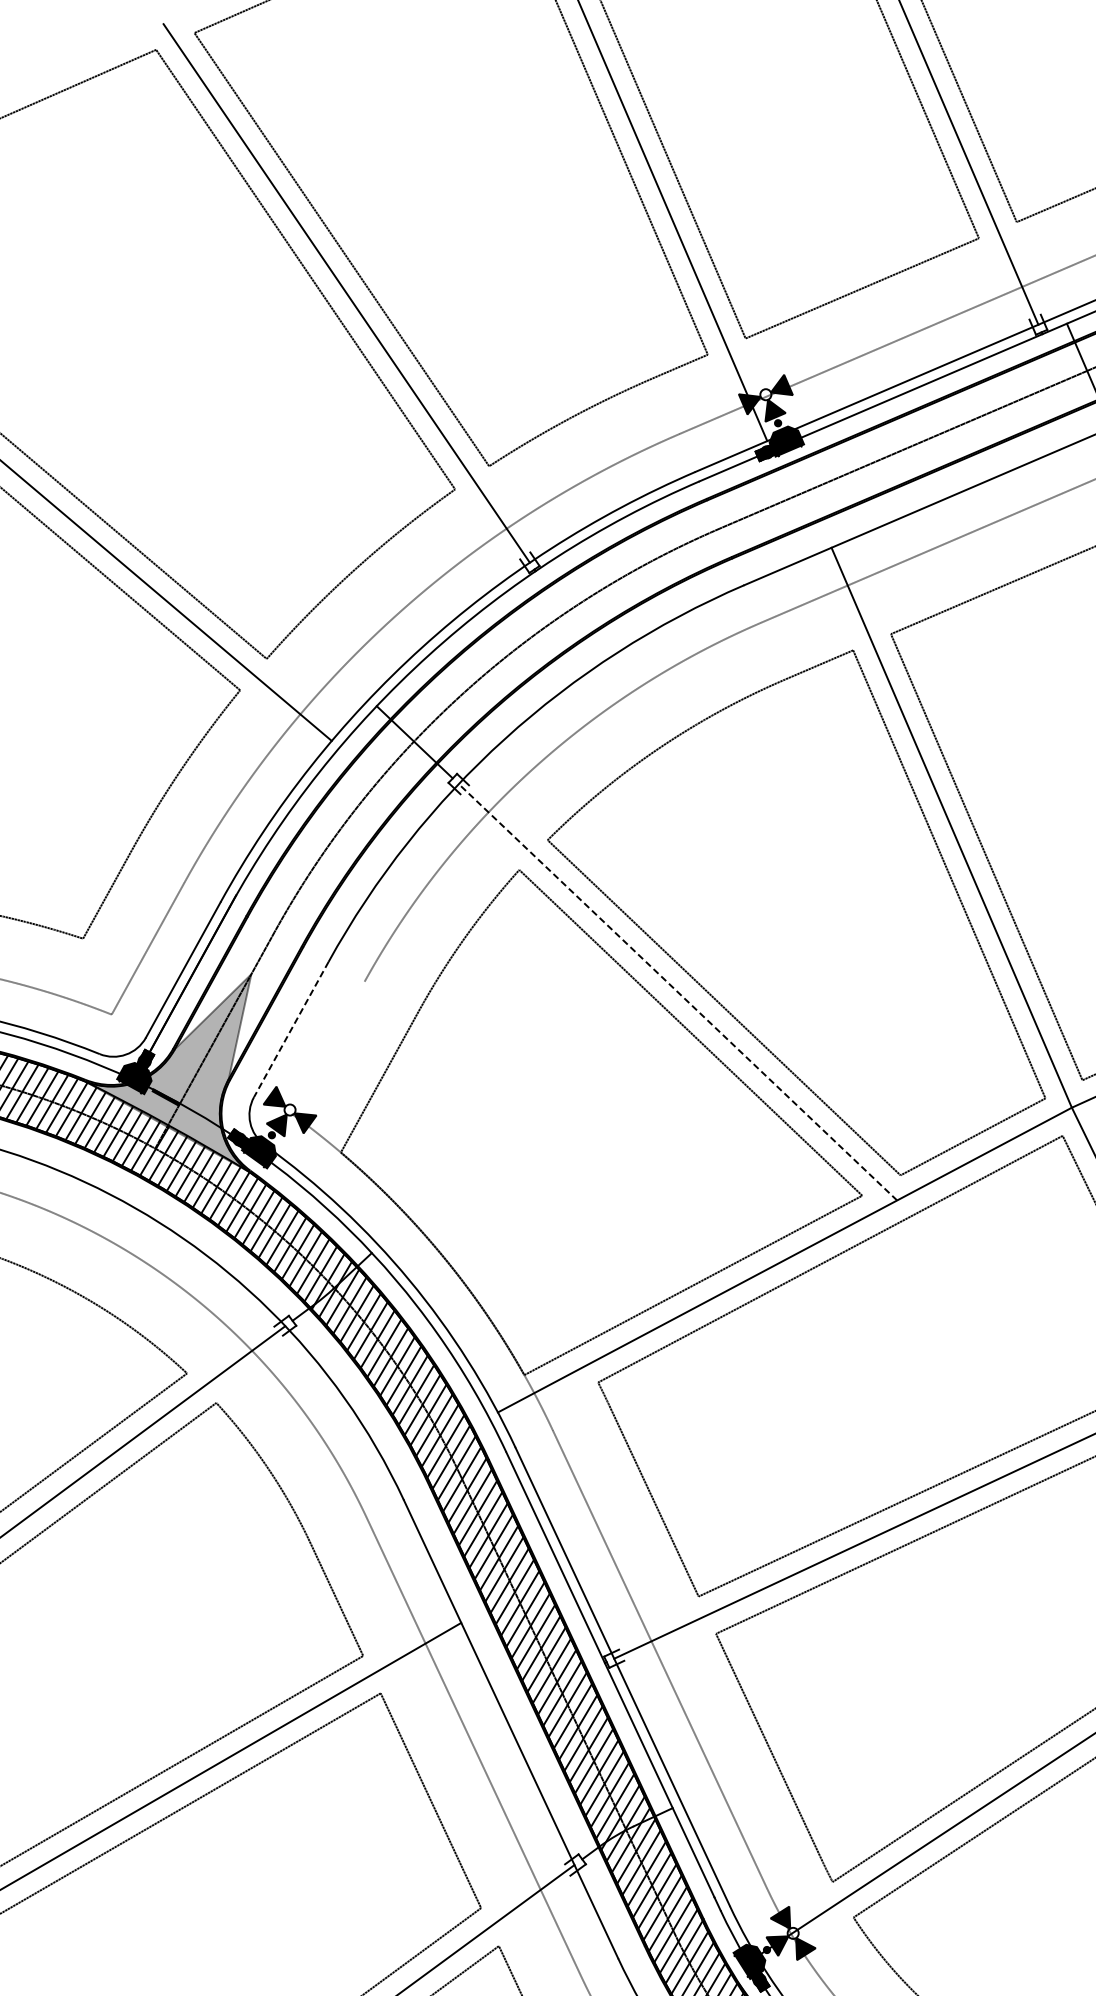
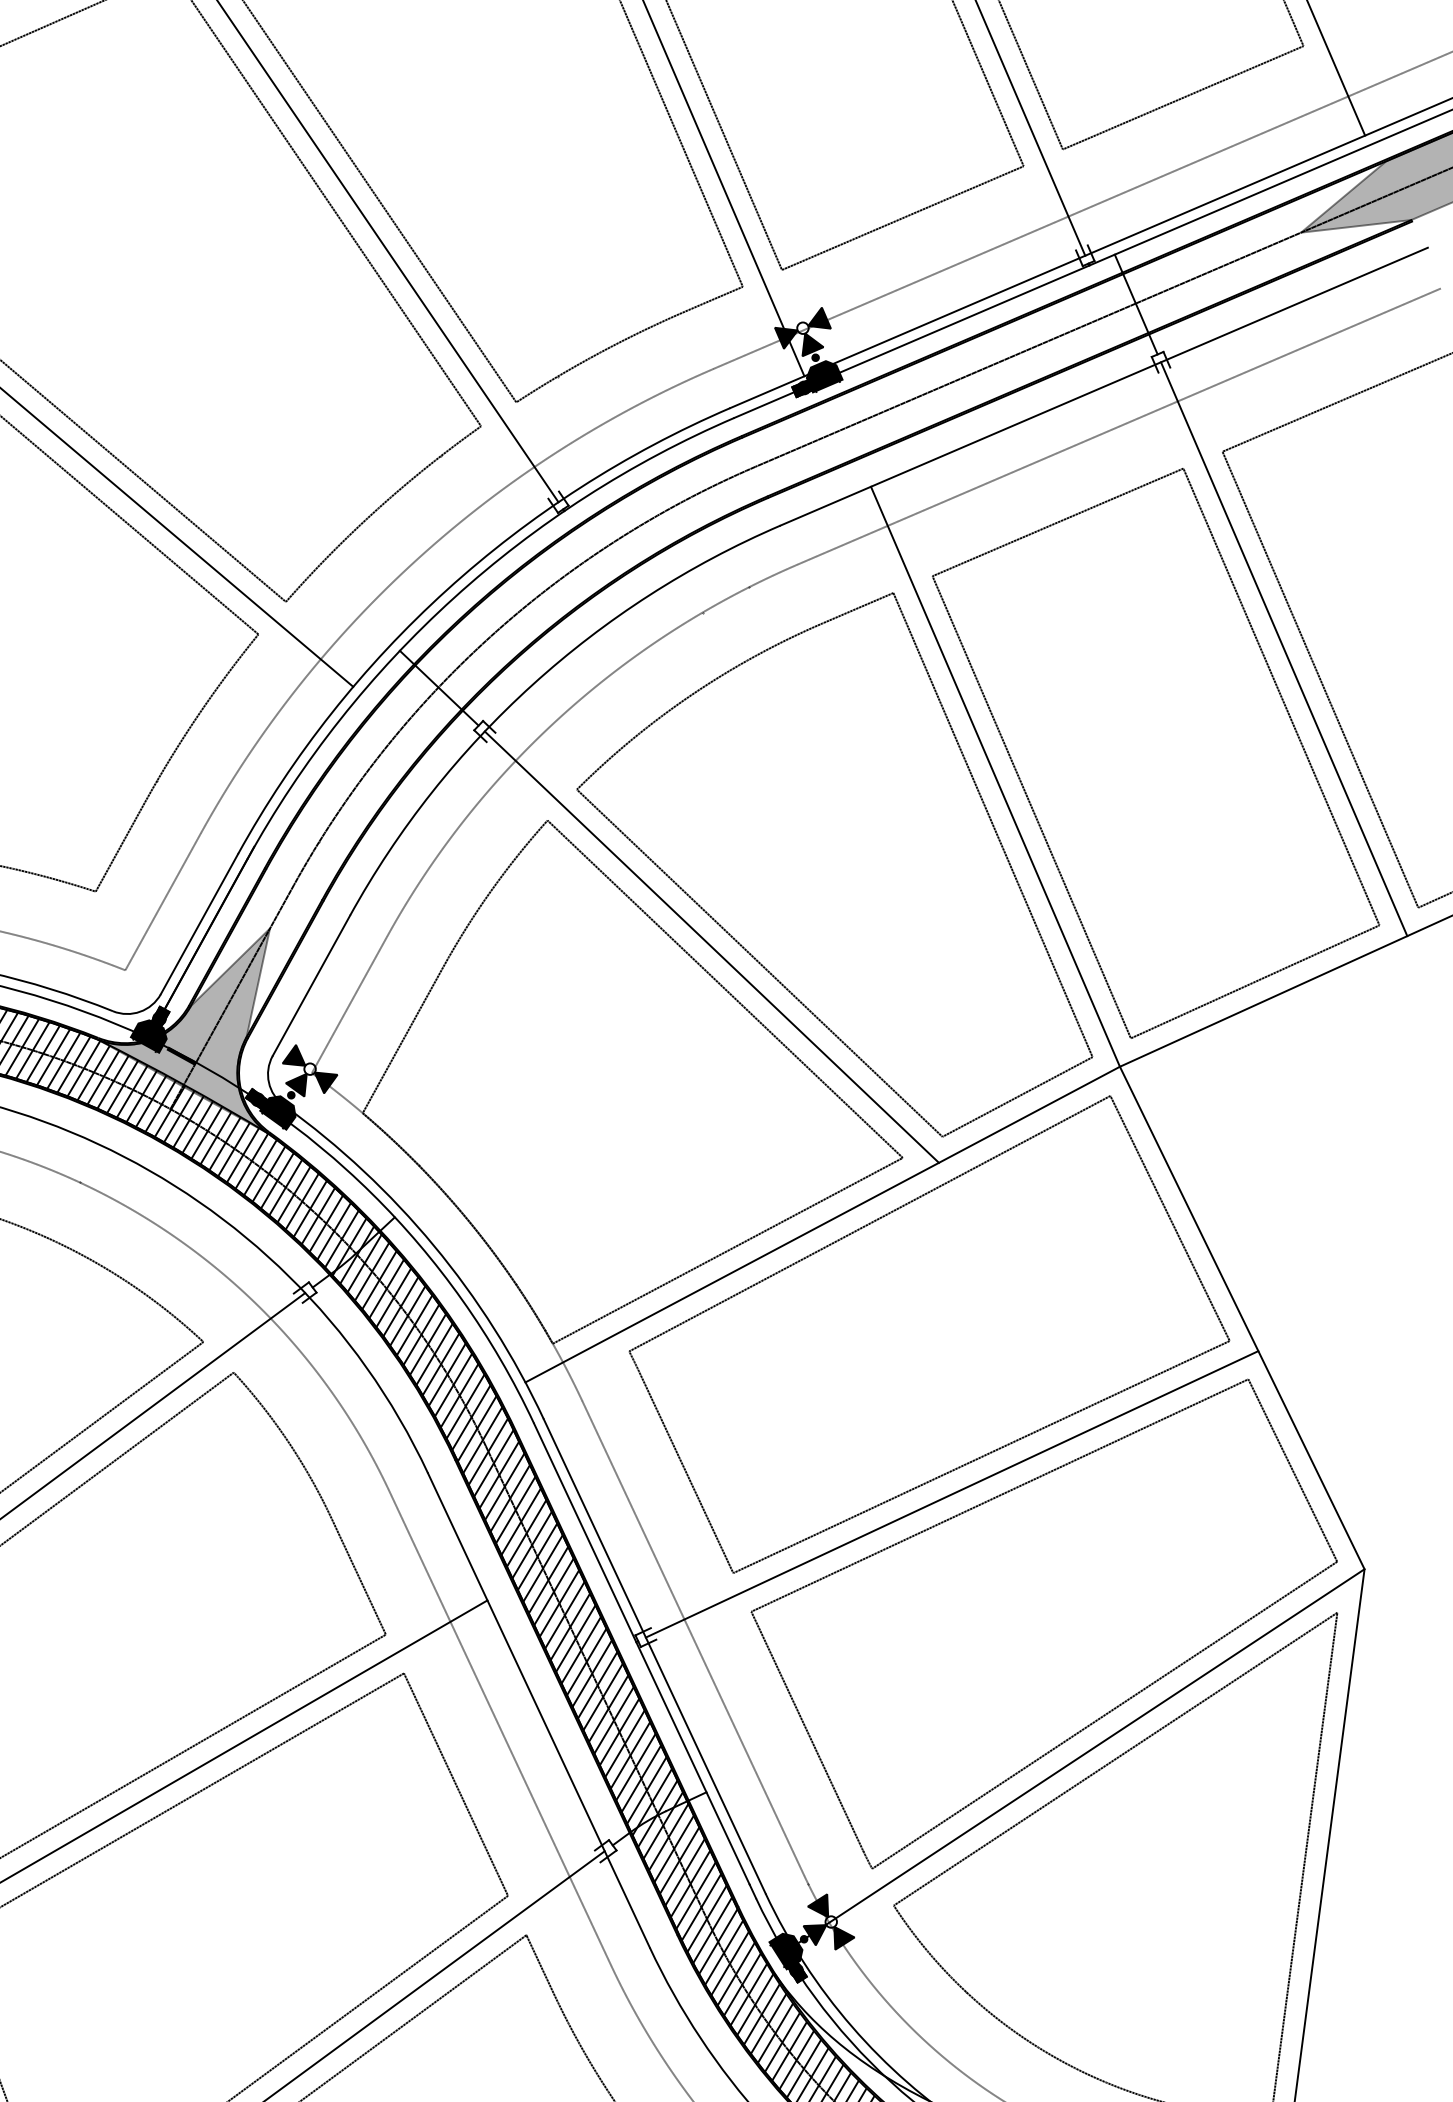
line: (677, 991) -> (711, 946), dashed -> solid
line: (291, 1030) -> (311, 986), dashed -> solid
line: (328, 1047) -> (349, 1004), added

